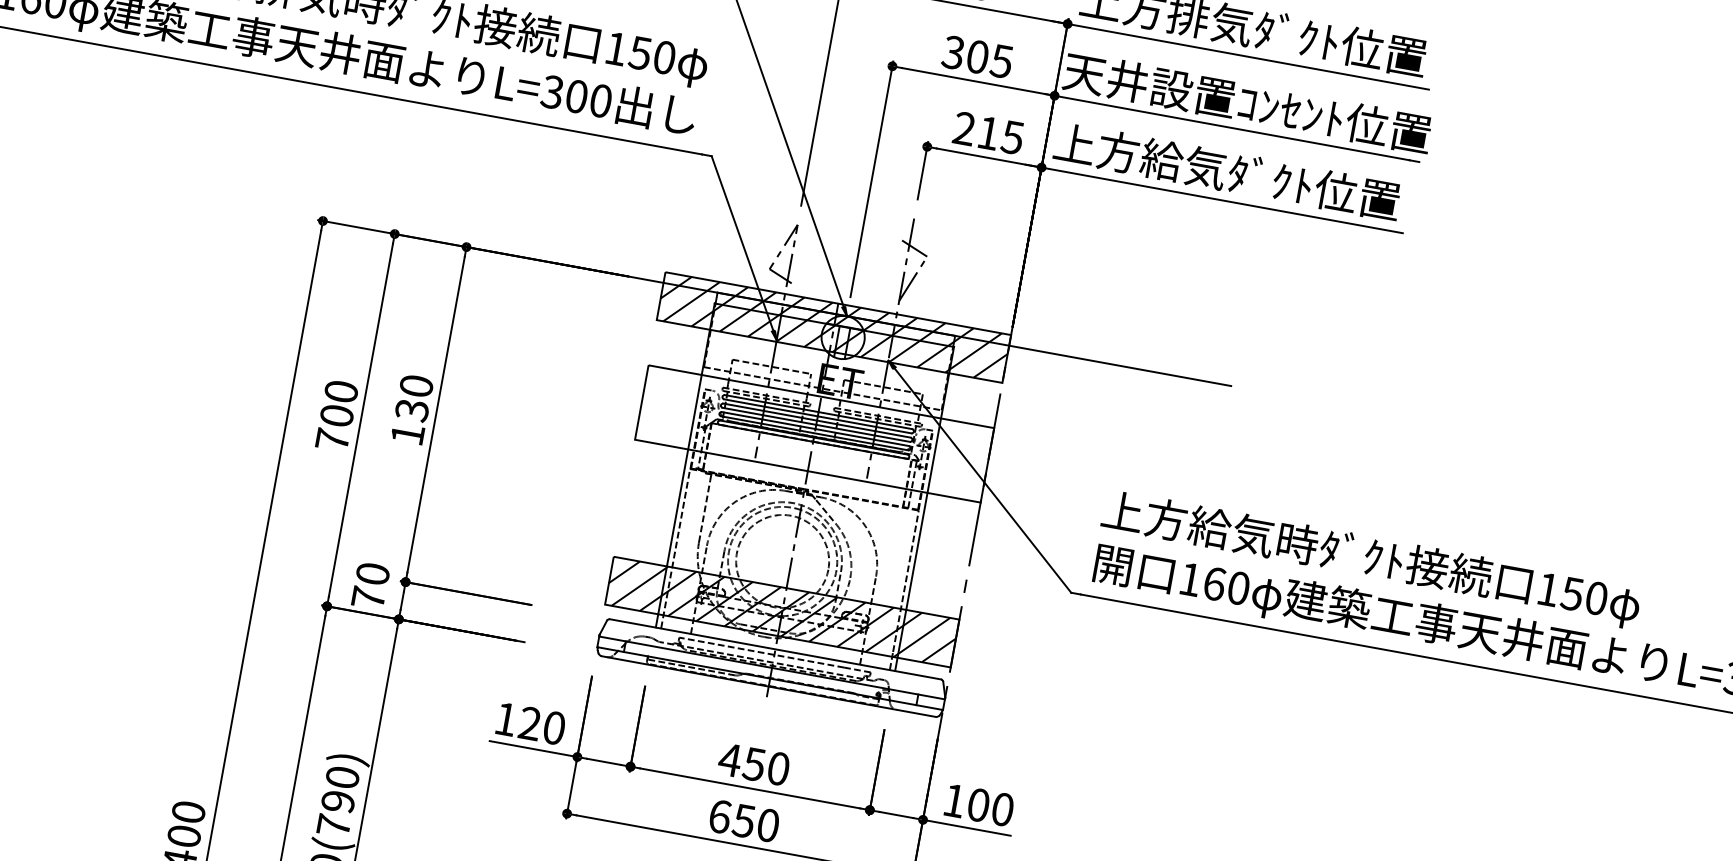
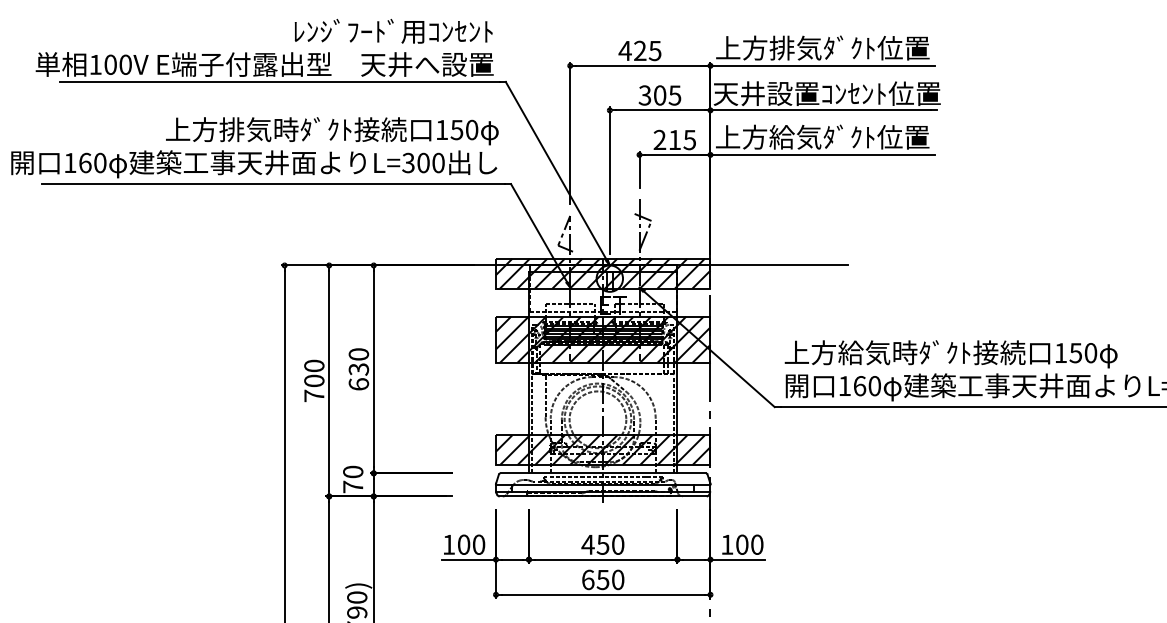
hatch: (813, 433) -> (602, 339), added
text: (407, 434) -> (358, 384), 130 -> 630
text: (529, 723) -> (463, 544), 120 -> 100

